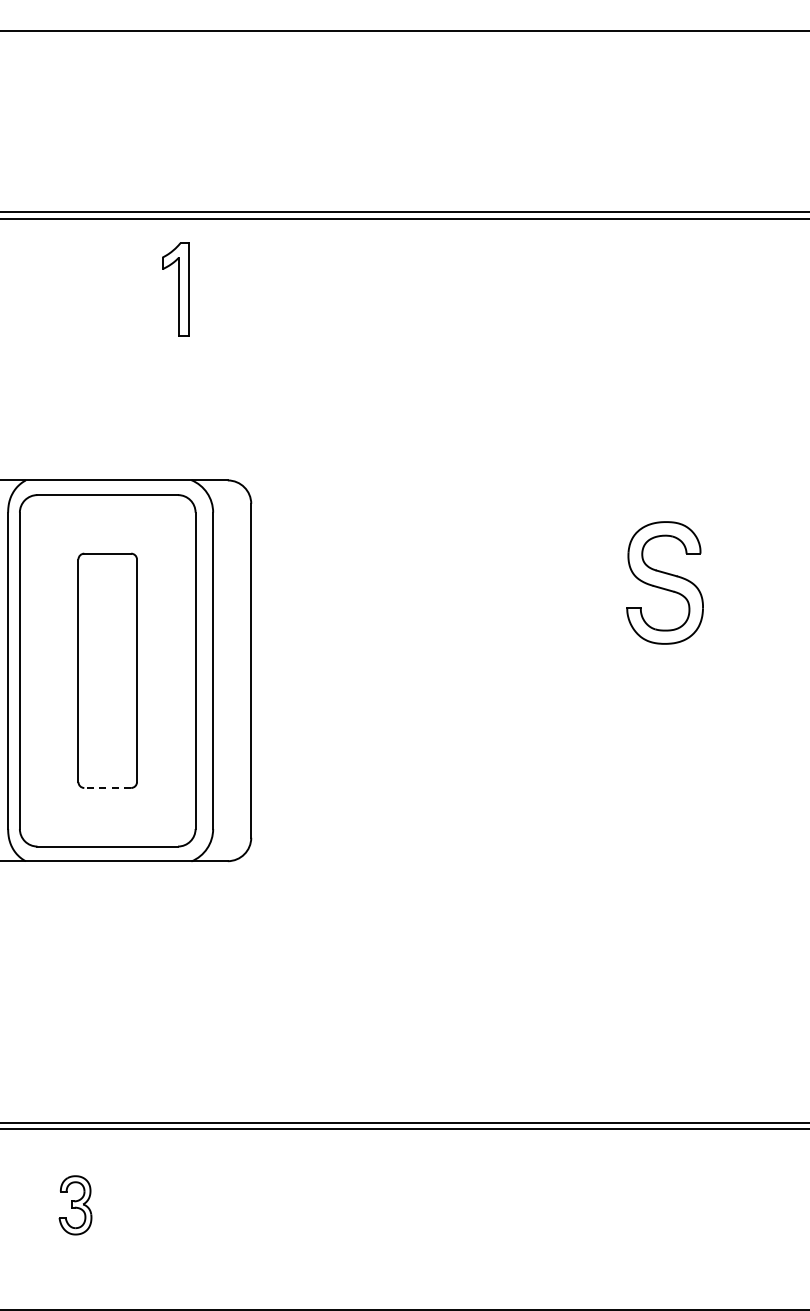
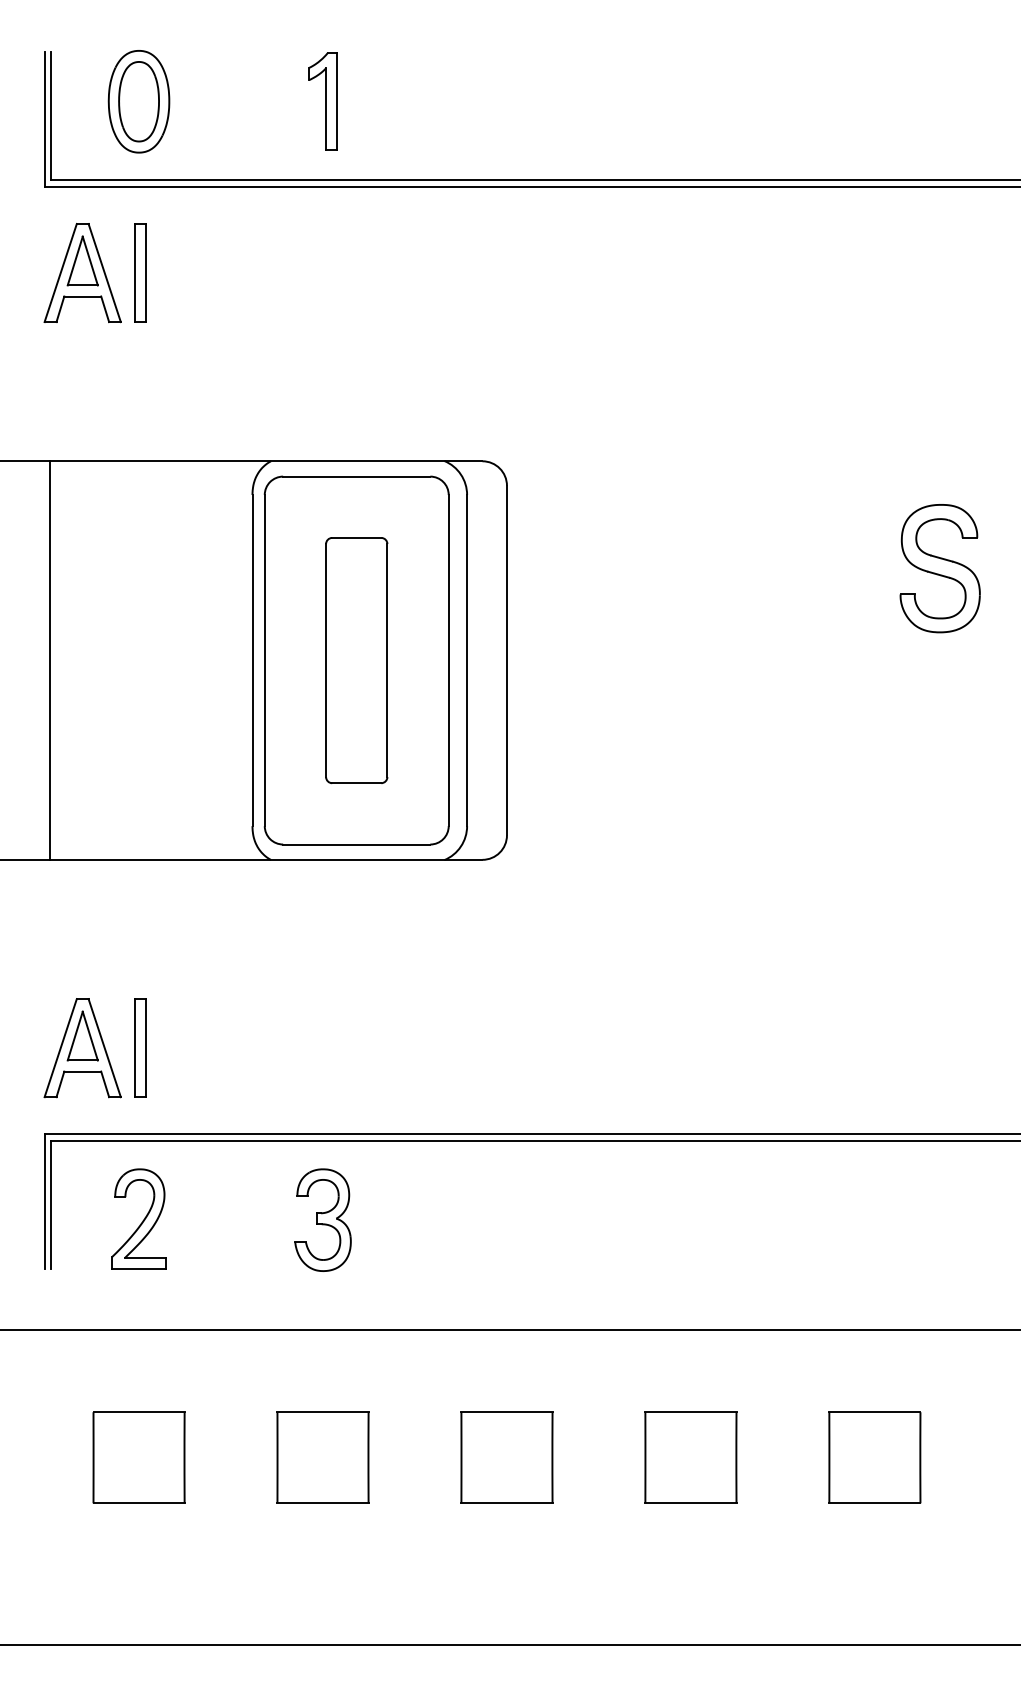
part: (175, 289) -> (322, 101), moved
line: (107, 788) -> (356, 783), dashed -> solid
part: (75, 1204) -> (322, 1219), size x1.67

